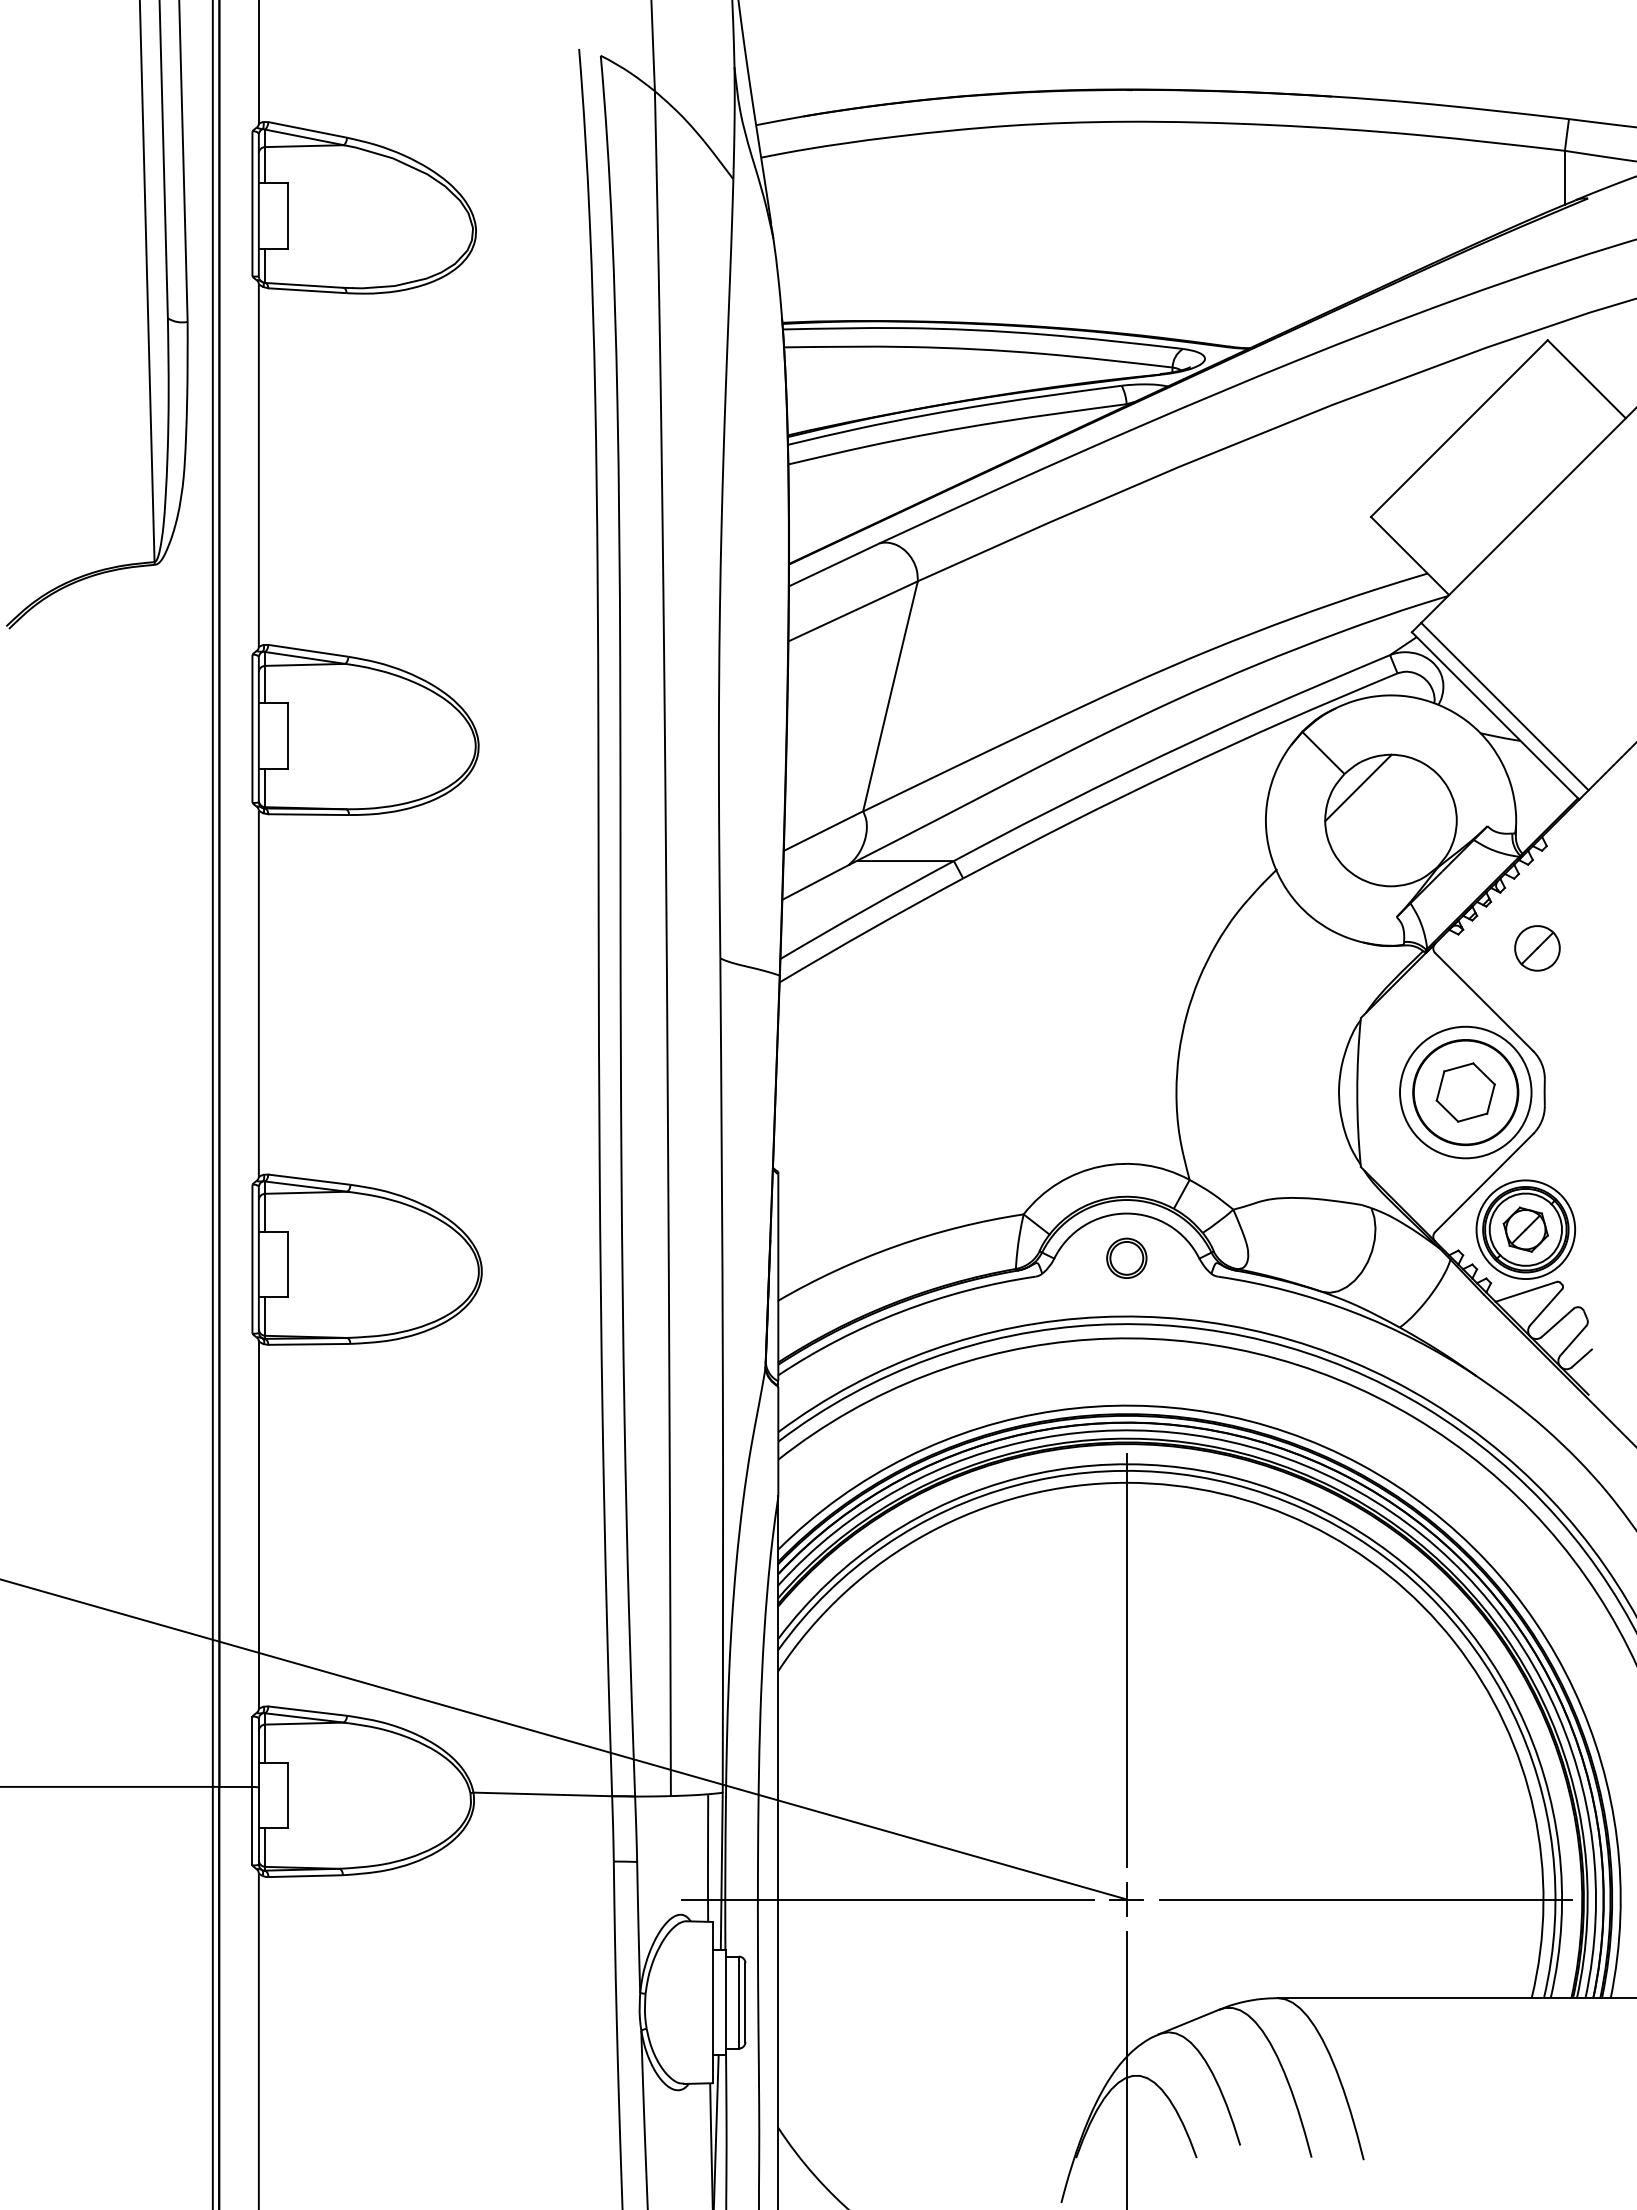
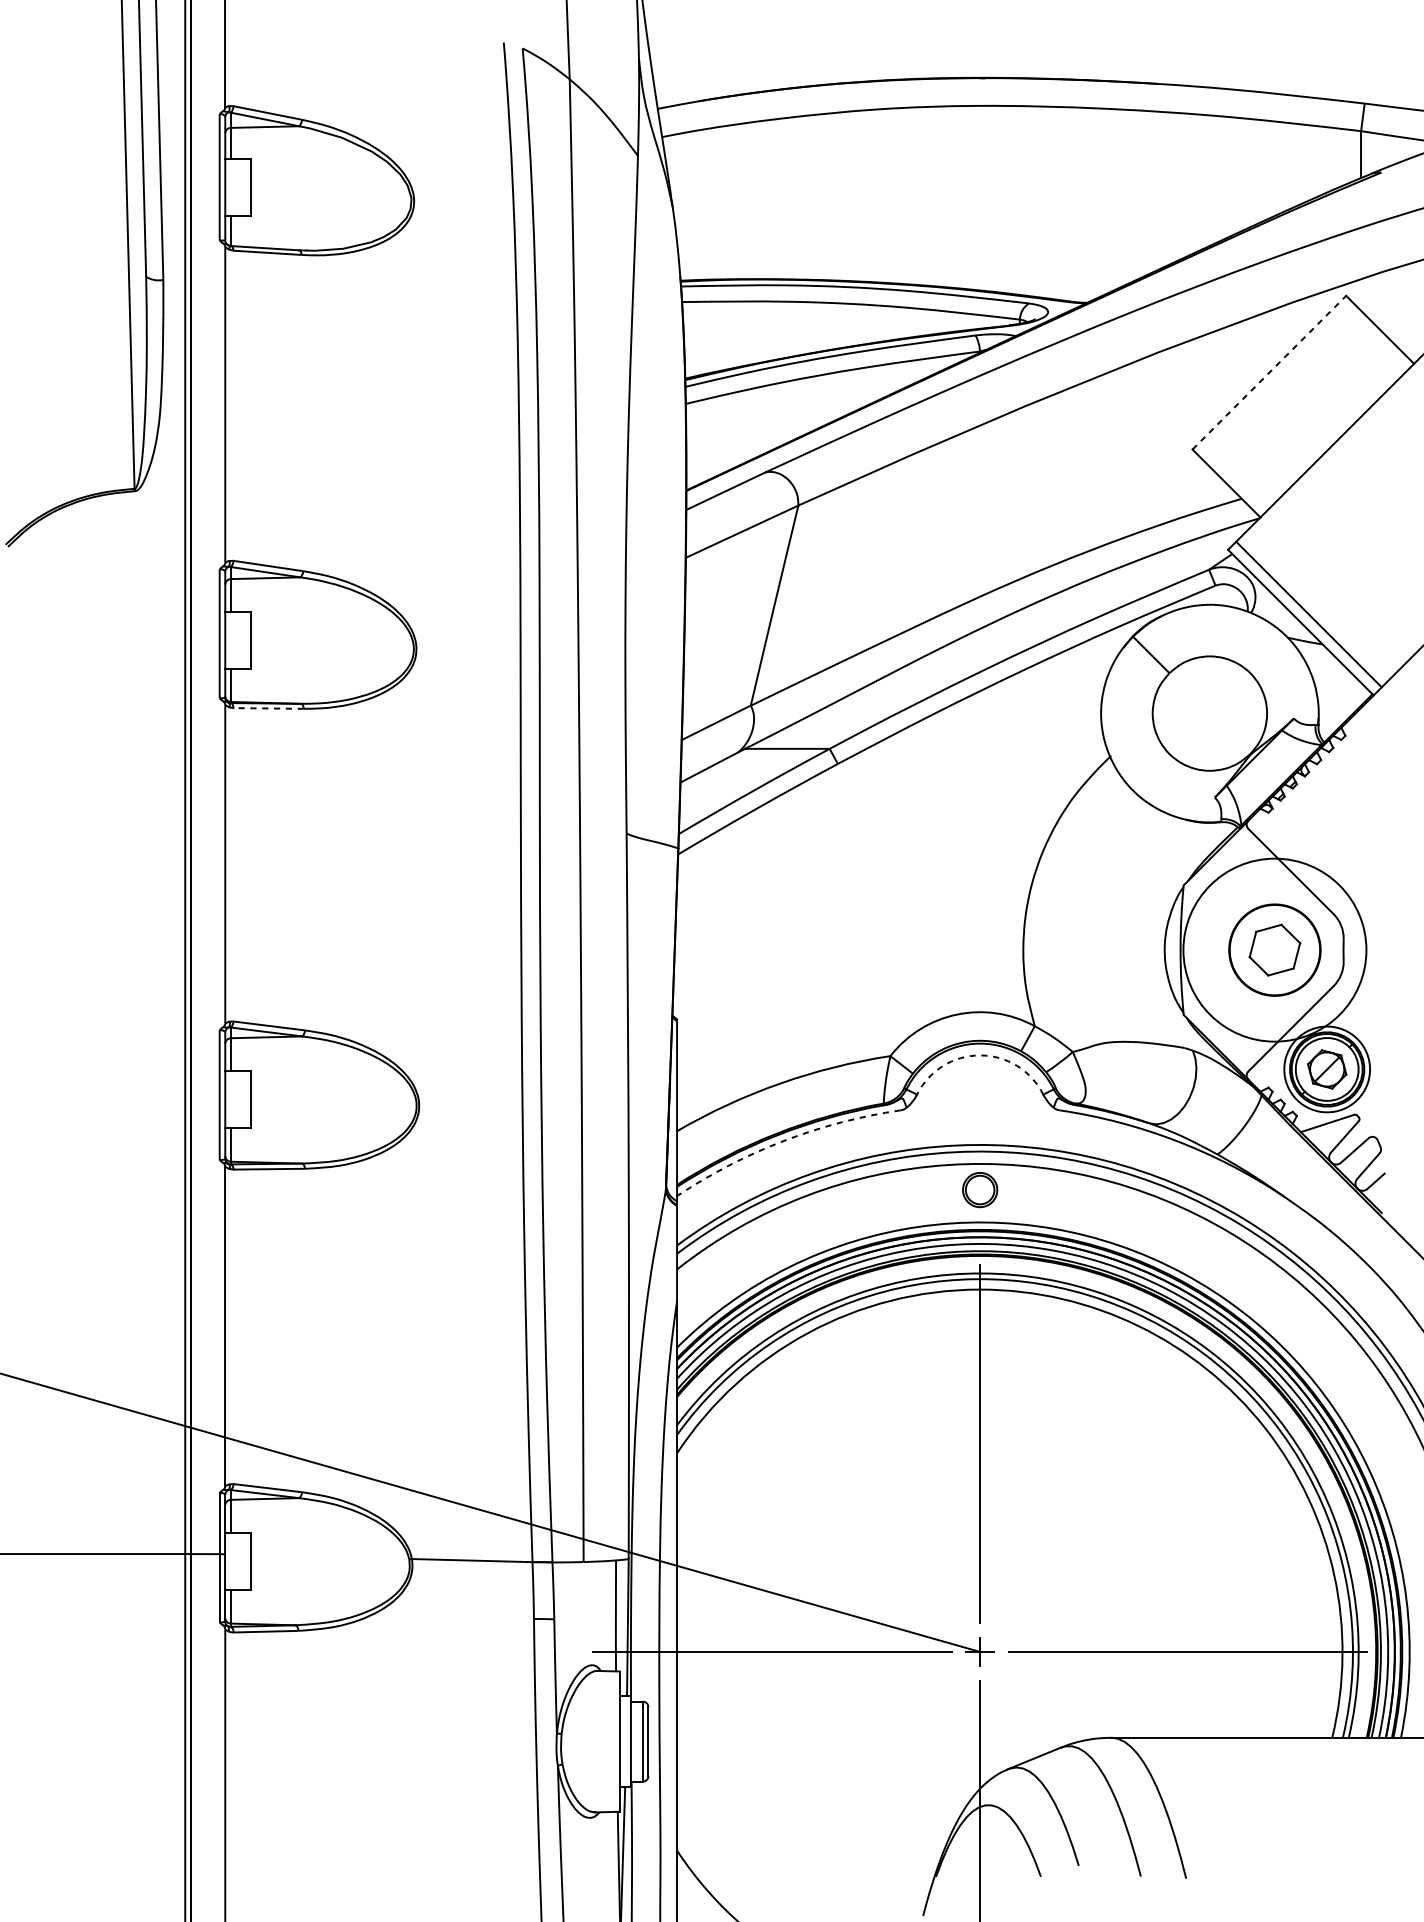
line: (1459, 428) -> (1269, 372), solid -> dashed
line: (1358, 787) -> (1181, 684), removed
line: (308, 814) -> (268, 708), solid -> dashed
part: (1537, 948) -> (1337, 824), removed
circle: (1465, 1092) -> (1274, 950), size x1.6
arc: (1126, 1213) -> (979, 1055), solid -> dashed
part: (1126, 1257) -> (979, 1189), moved
arc: (901, 1311) -> (784, 1140), solid -> dashed

